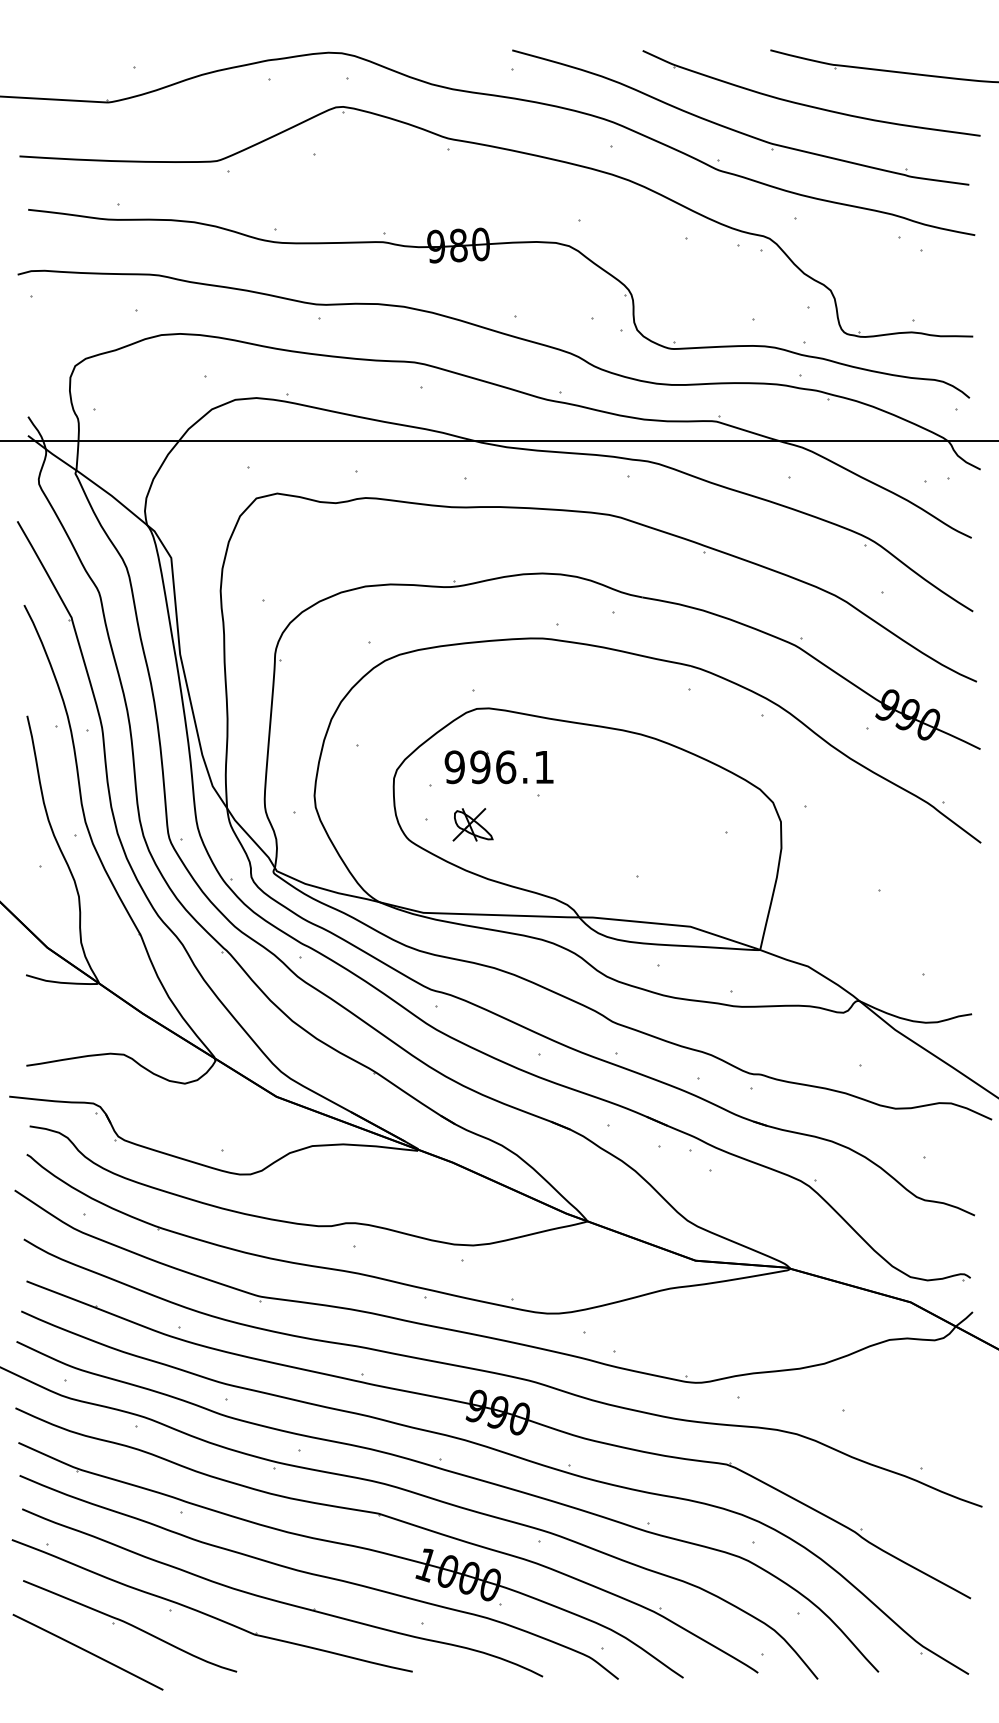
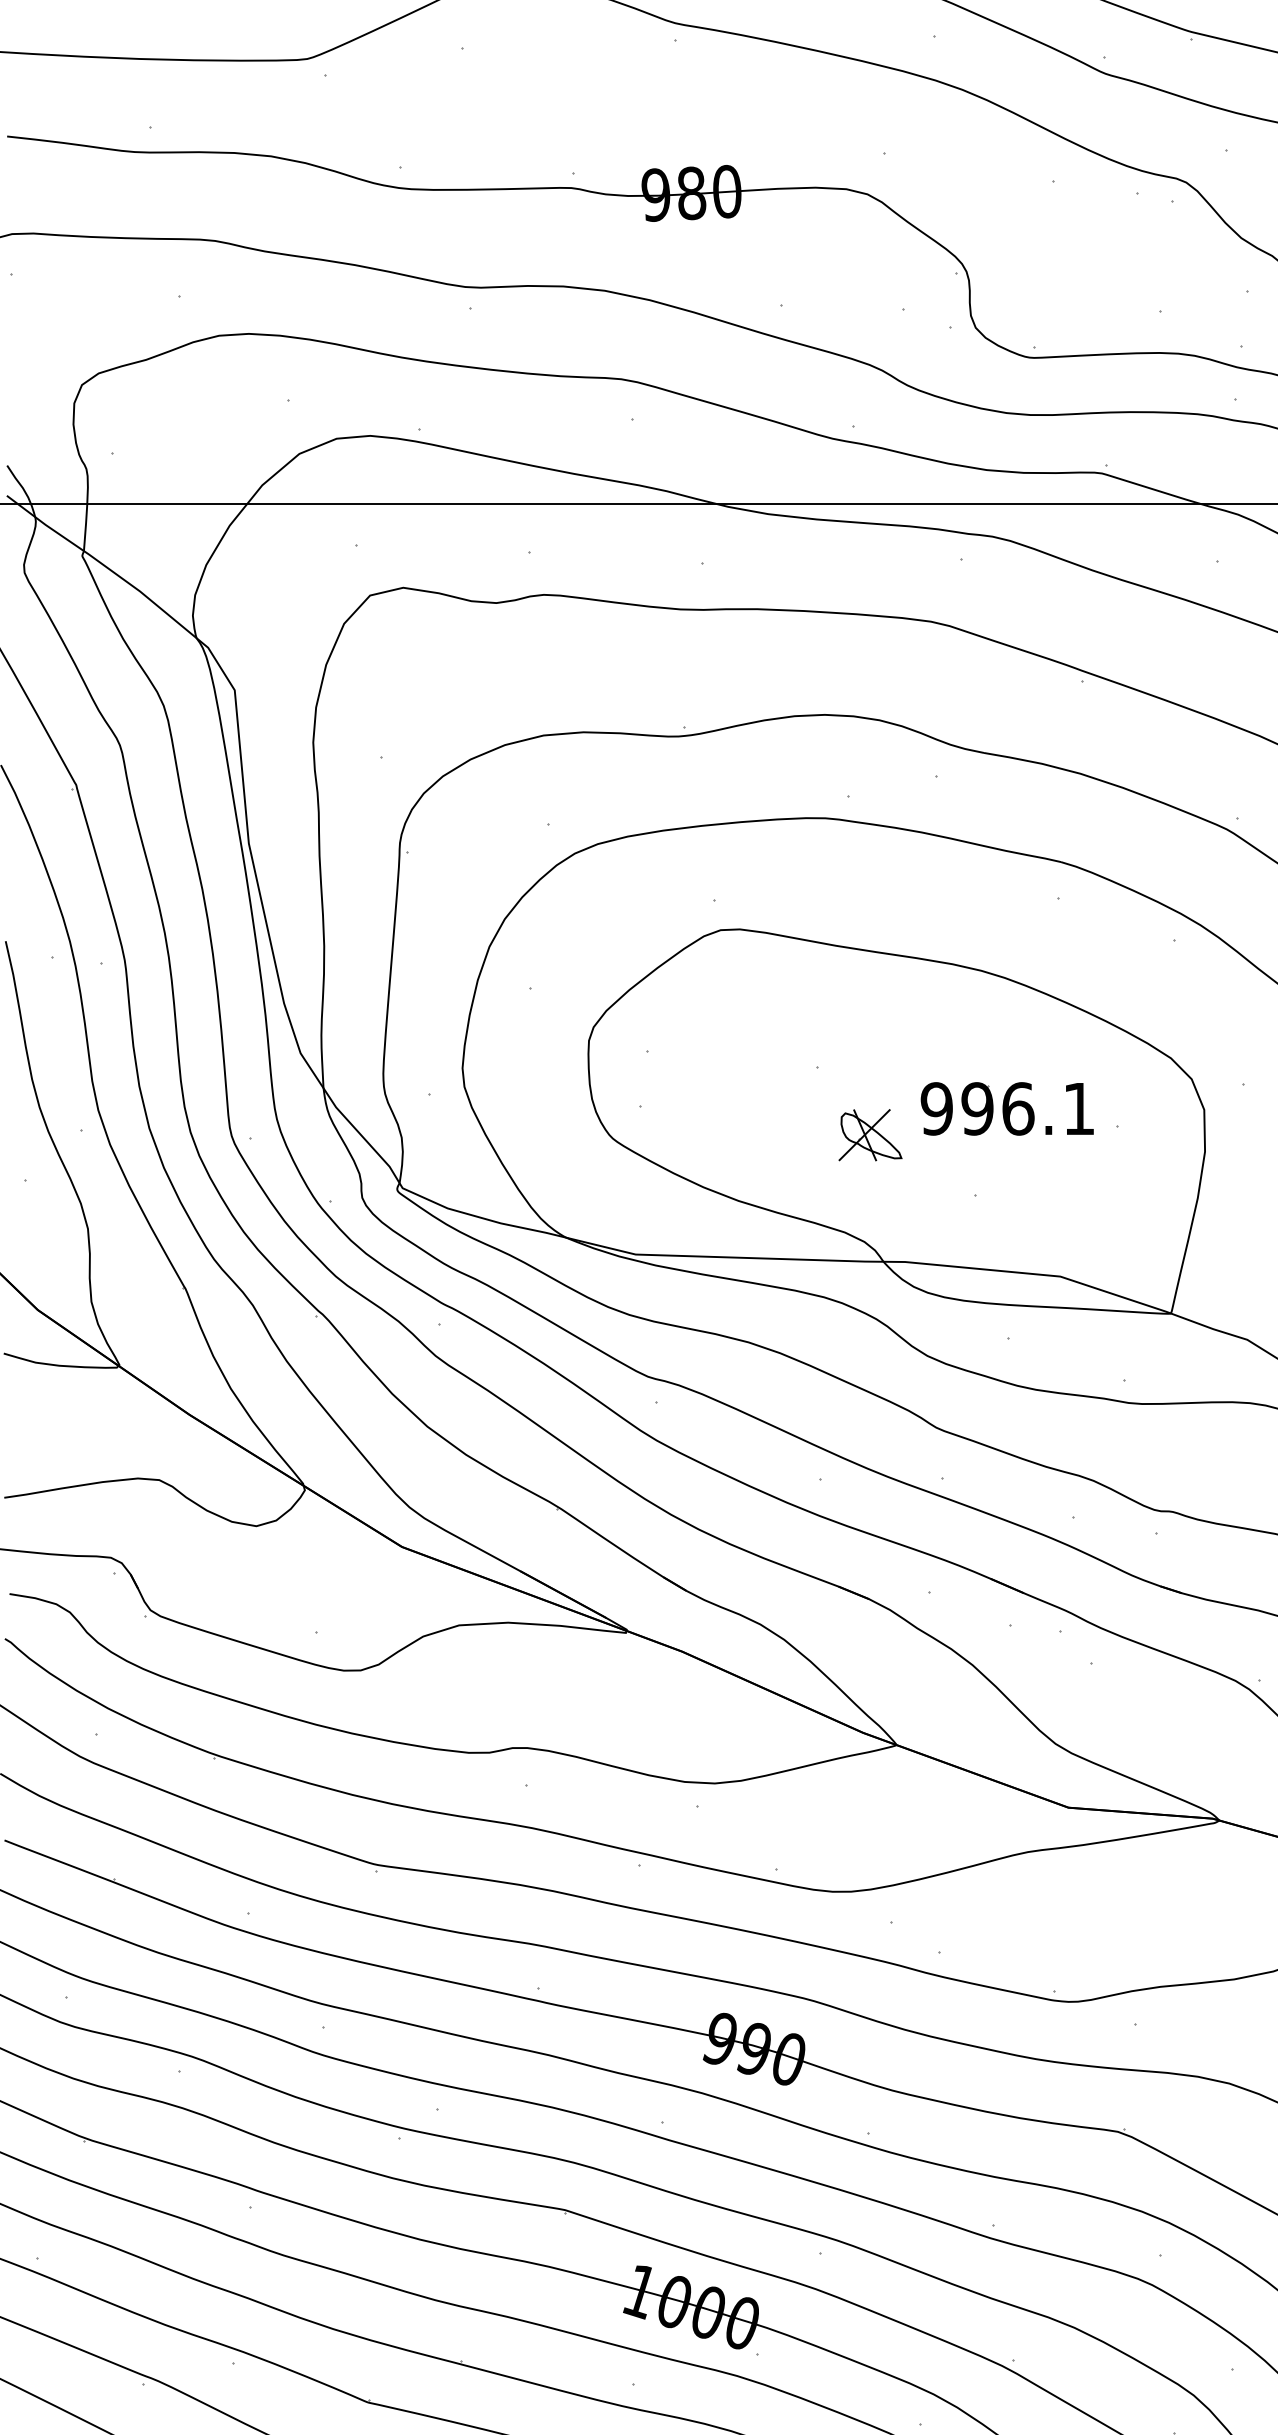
part: (498, 767) -> (1006, 1109), moved
part: (472, 824) -> (869, 1134), moved

